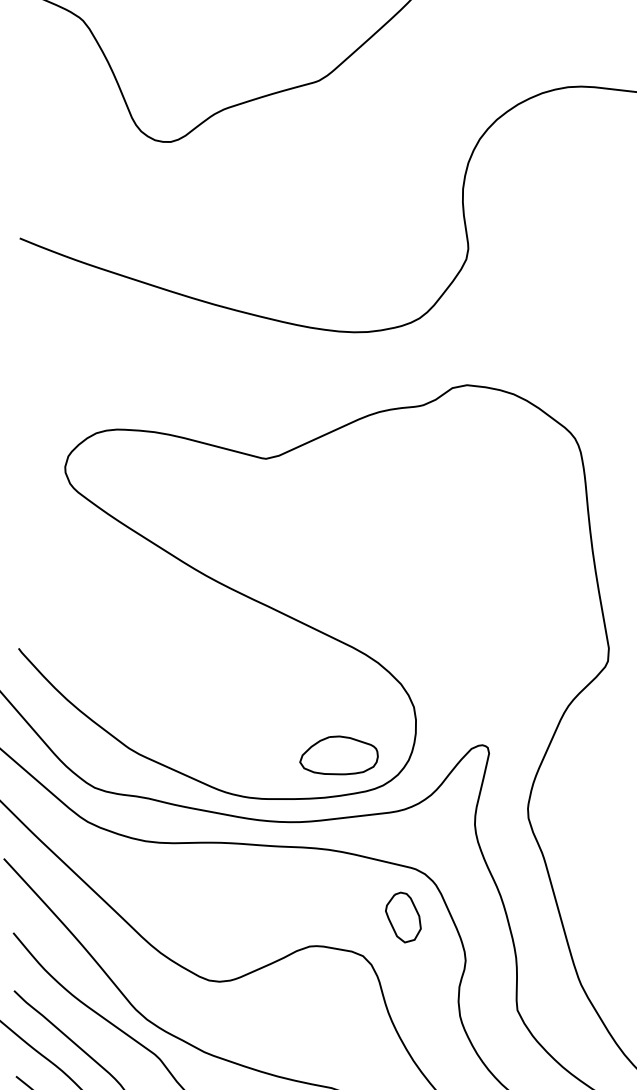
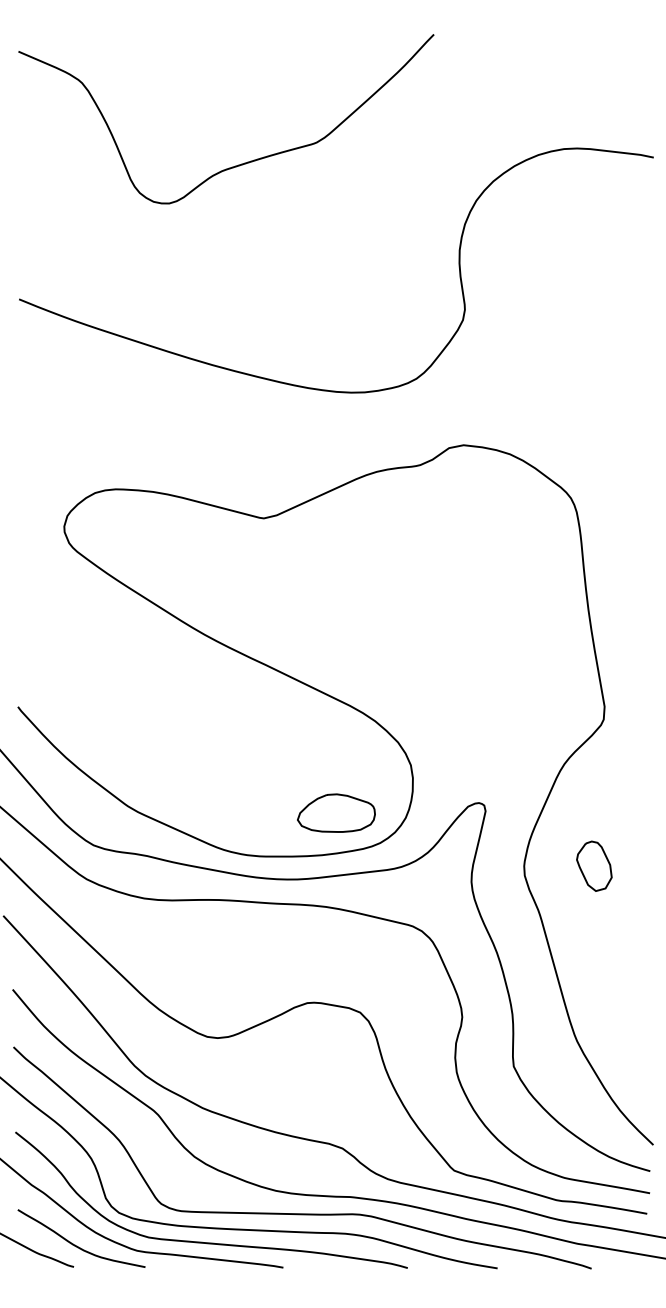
part: (403, 916) -> (594, 865), moved

